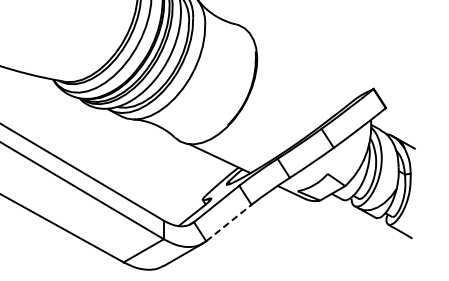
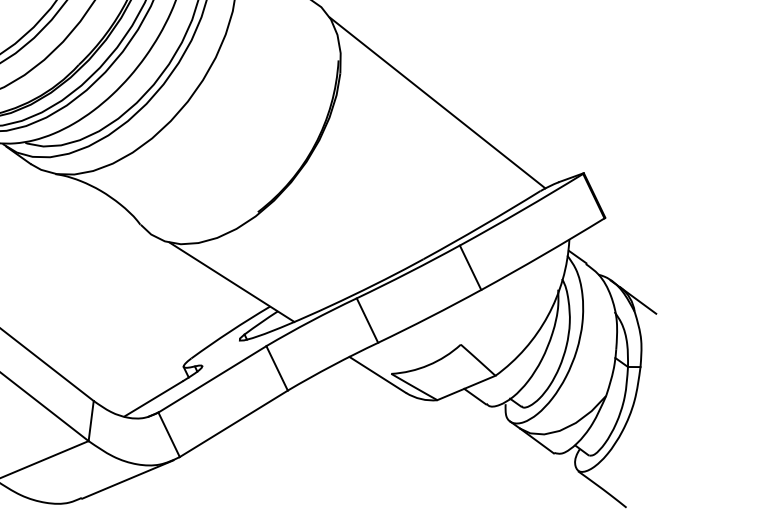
line: (303, 64) -> (438, 101), added
line: (229, 222) -> (235, 422), dashed -> solid

